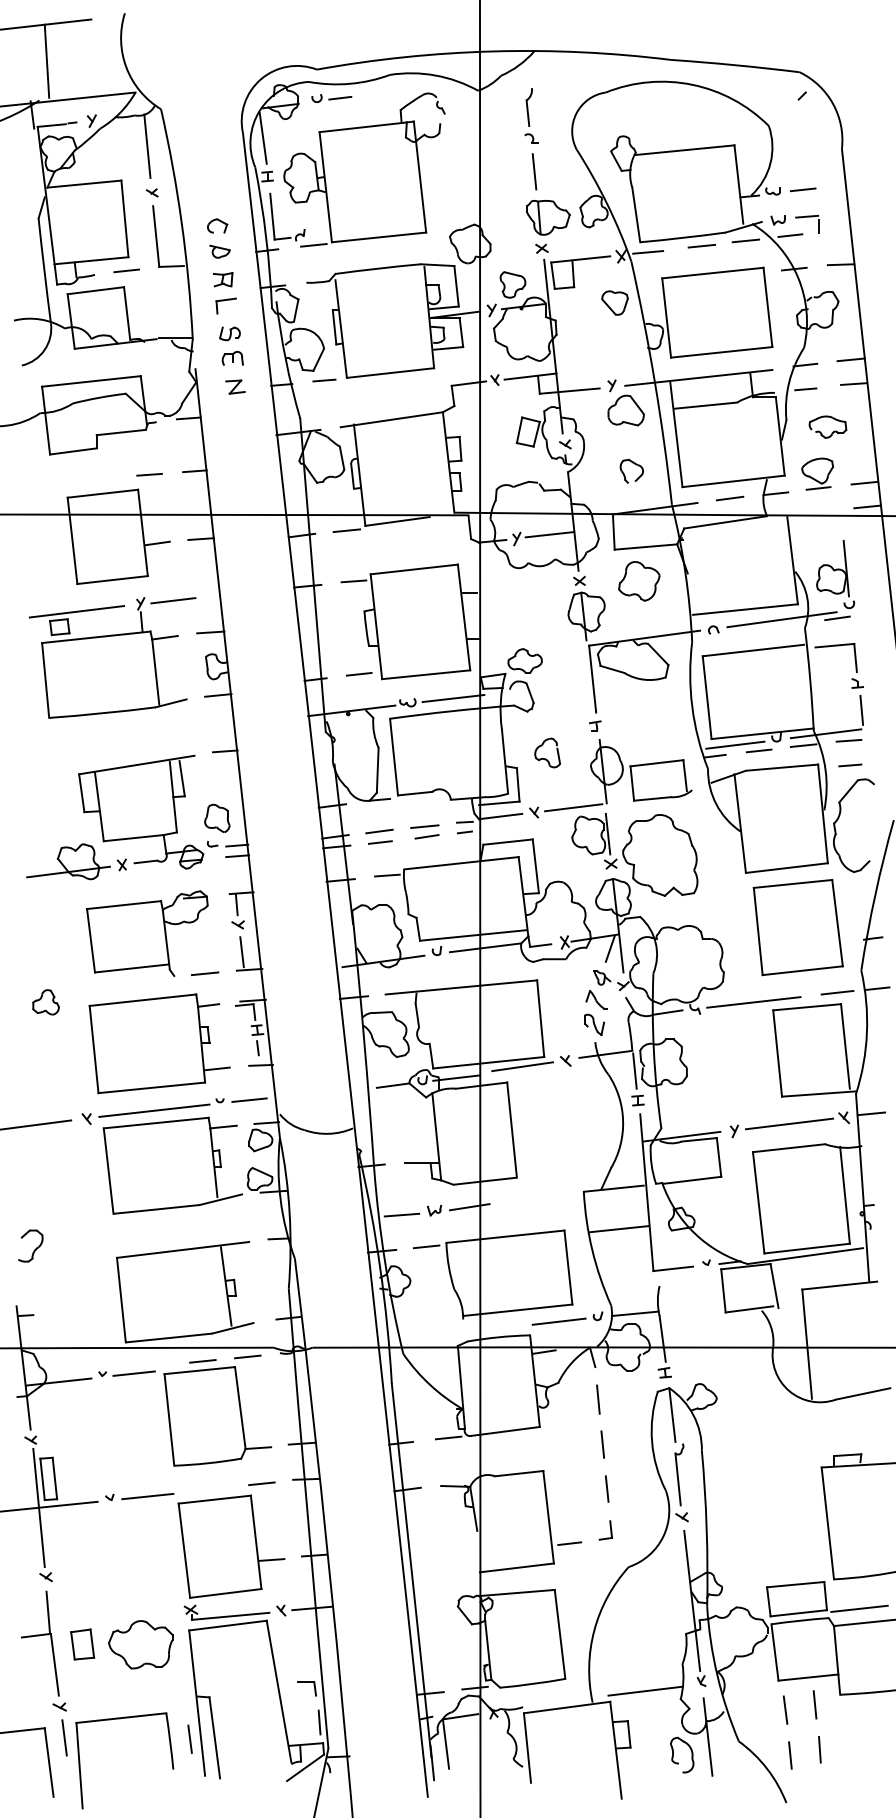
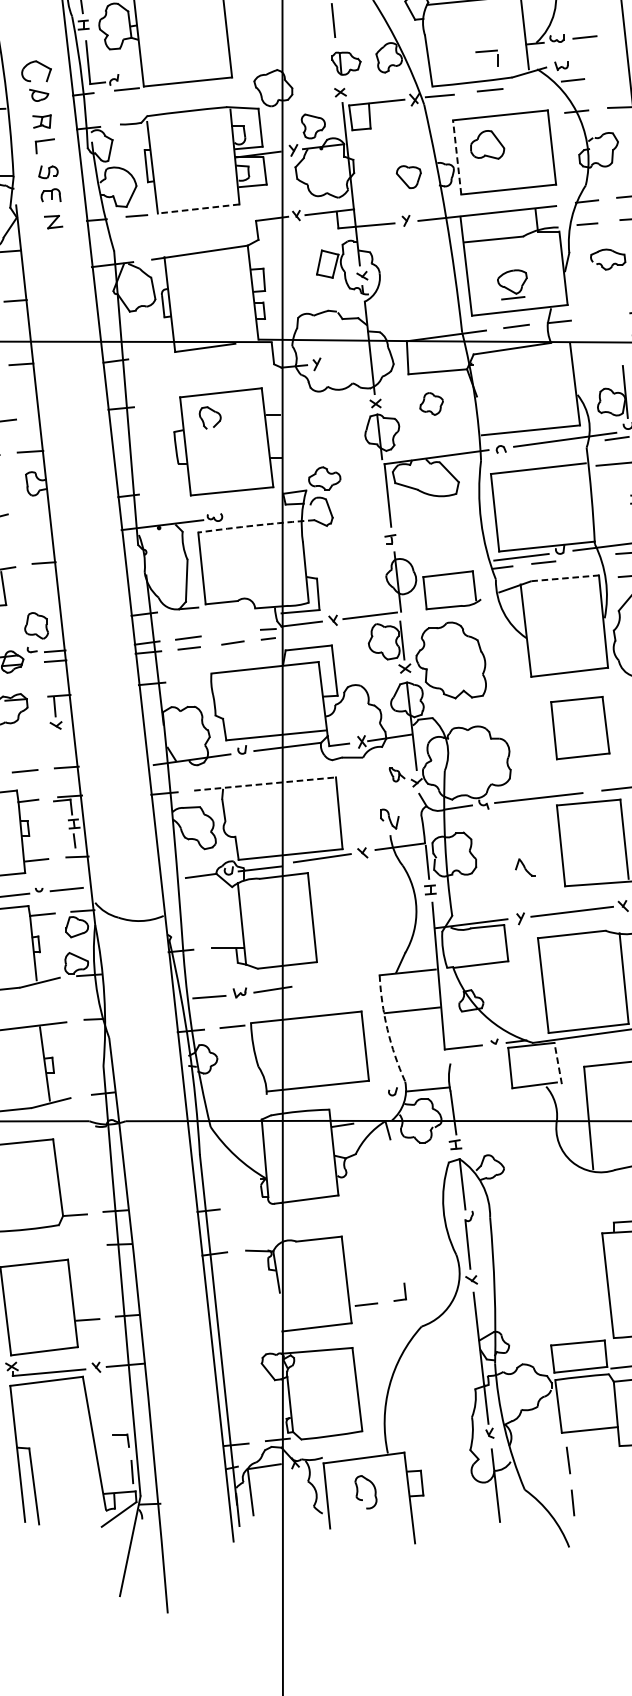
part: (548, 217) -> (346, 63), size x0.7
part: (807, 223) -> (486, 57), moved
part: (217, 225) -> (36, 70), size x1.6
line: (745, 240) -> (530, 84), removed
part: (614, 302) -> (408, 176), moved
line: (666, 318) -> (457, 157), solid -> dashed
line: (390, 373) -> (198, 209), solid -> dashed
part: (625, 410) -> (486, 144), moved
part: (634, 464) -> (212, 411), moved
part: (817, 473) -> (512, 284), moved
line: (346, 530) -> (157, 356), removed
line: (549, 534) -> (347, 360), removed
line: (353, 581) -> (164, 404), removed
part: (639, 581) -> (431, 404), size x0.6
line: (358, 673) -> (168, 490), removed
line: (218, 695) -> (37, 510), removed
line: (453, 698) -> (257, 513), removed
arc: (452, 711) -> (256, 525), solid -> dashed
line: (803, 745) -> (585, 557), removed
part: (547, 752) -> (345, 564), removed
line: (782, 767) -> (565, 578), solid -> dashed
line: (424, 826) -> (230, 633), removed
line: (387, 875) -> (195, 679), removed
part: (797, 927) -> (579, 727), size x0.7
line: (609, 948) -> (403, 747), removed
line: (241, 952) -> (59, 751), removed
line: (461, 987) -> (265, 784), solid -> dashed
part: (596, 999) -> (525, 867), moved
arc: (592, 1249) -> (387, 1029), solid -> dashed
line: (774, 1285) -> (558, 1063), solid -> dashed
line: (558, 1321) -> (355, 1096), removed
line: (247, 1356) -> (64, 1129), removed
line: (202, 1361) -> (22, 1134), removed
line: (598, 1399) -> (393, 1169), removed
line: (448, 1437) -> (252, 1205), removed
line: (602, 1444) -> (397, 1211), removed
line: (261, 1483) -> (77, 1248), removed
line: (606, 1488) -> (400, 1253), removed
line: (644, 1690) -> (436, 1442), removed
line: (814, 1704) -> (595, 1455), removed
line: (189, 1738) -> (10, 1487), removed
line: (819, 1749) -> (600, 1497), removed
part: (690, 1750) -> (373, 1487), moved

